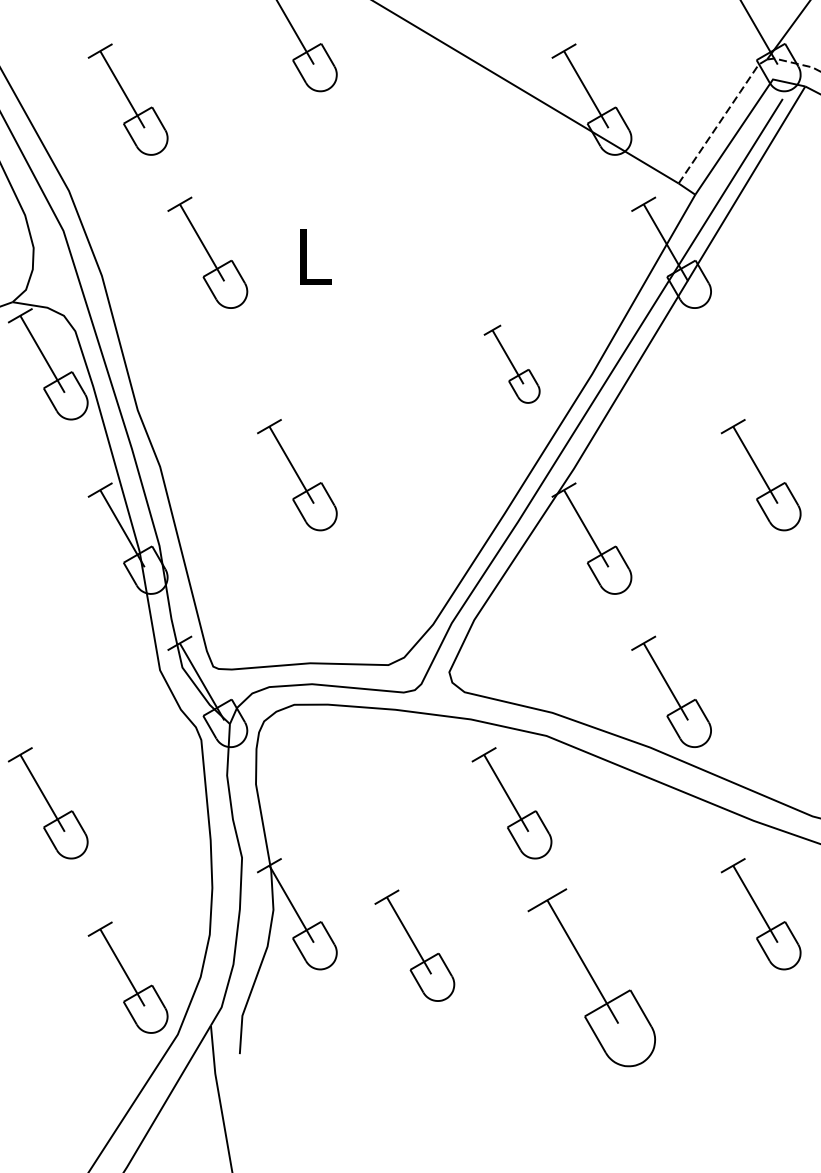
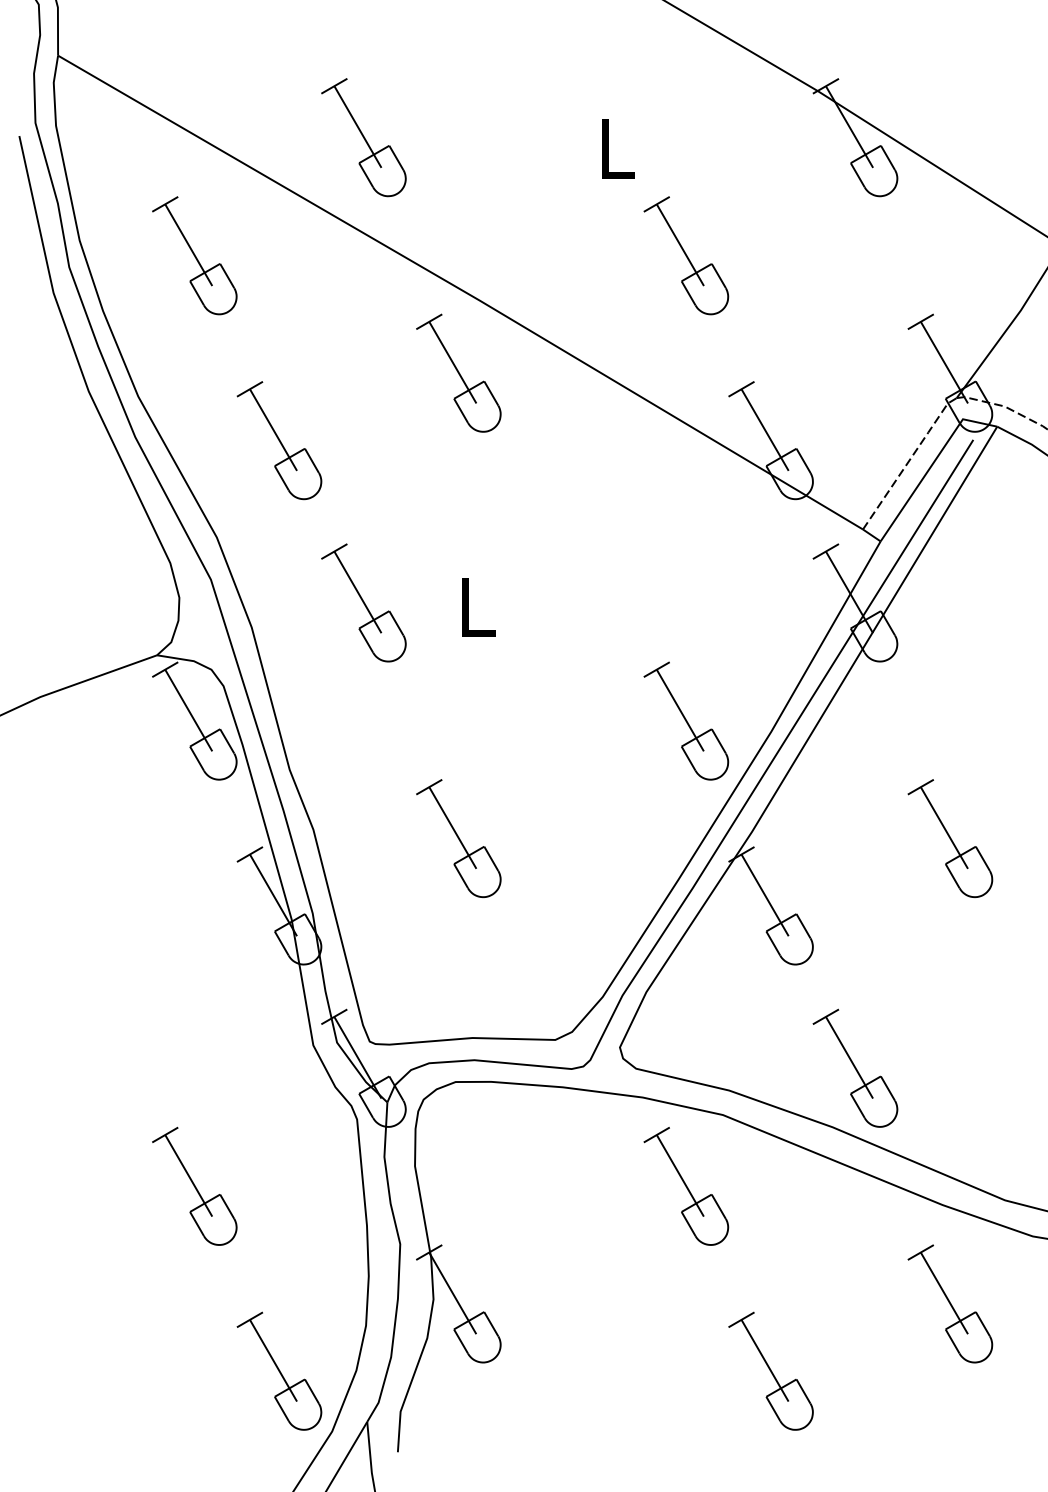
part: (512, 363) -> (686, 720), size x1.43
part: (414, 945) -> (583, 1337), removed
part: (591, 976) -> (770, 1370), size x0.62

